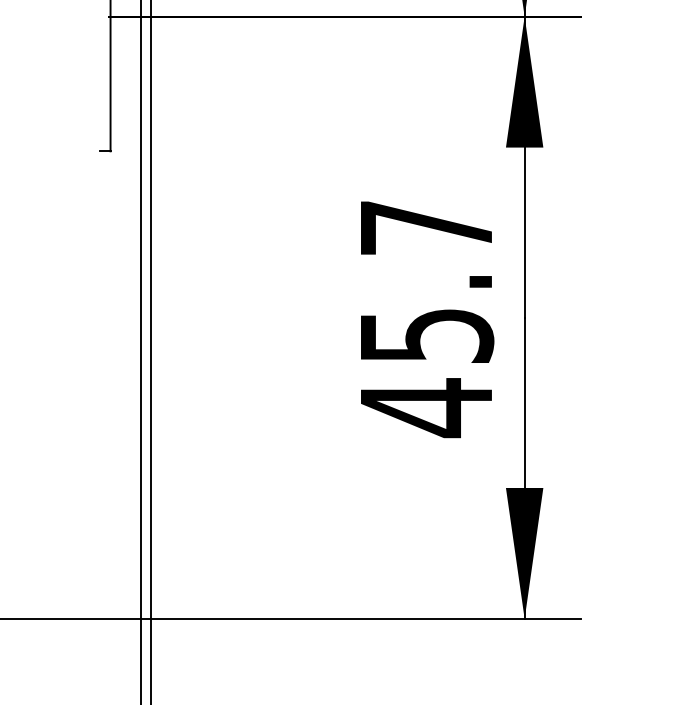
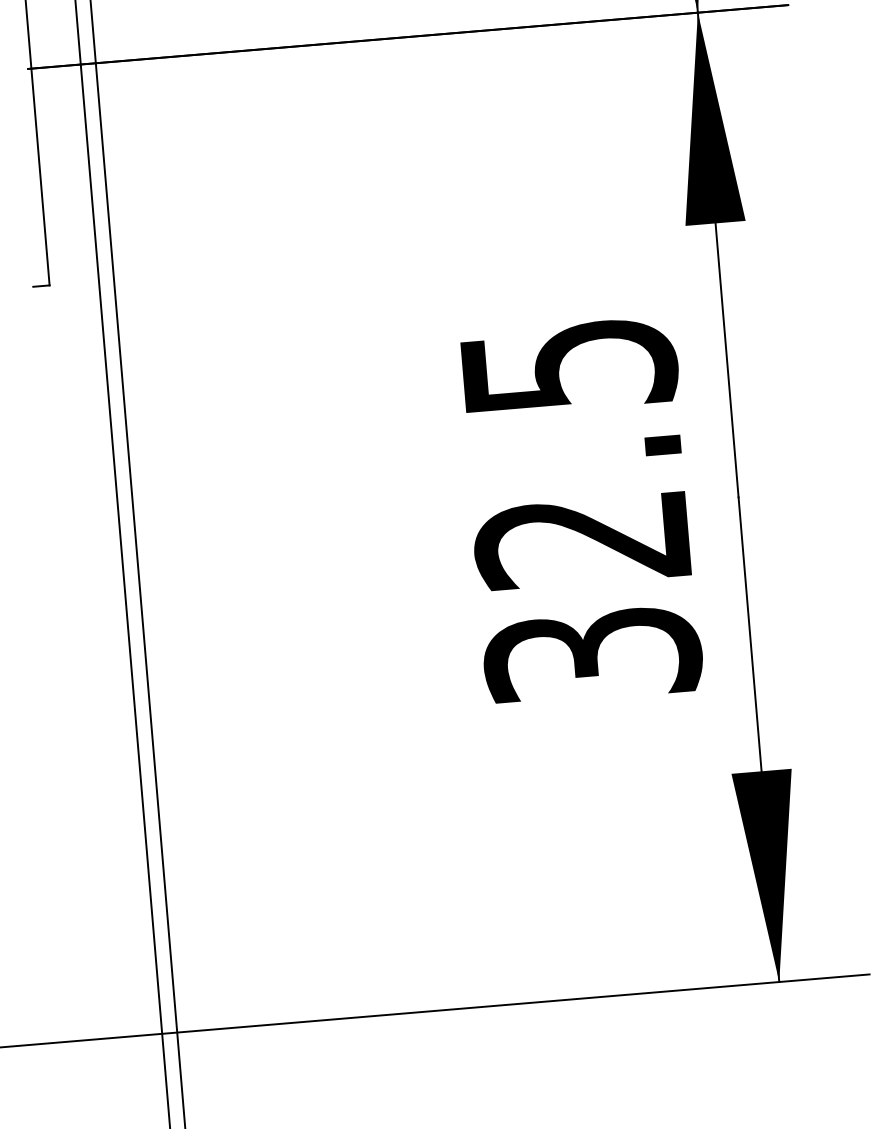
text: (426, 319) -> (580, 513), 45.7 -> 32.5

